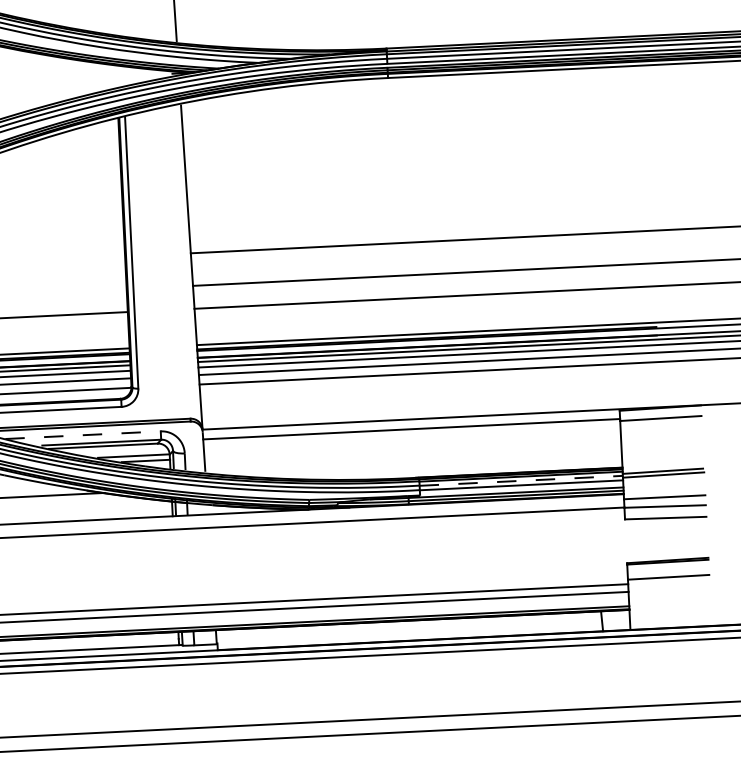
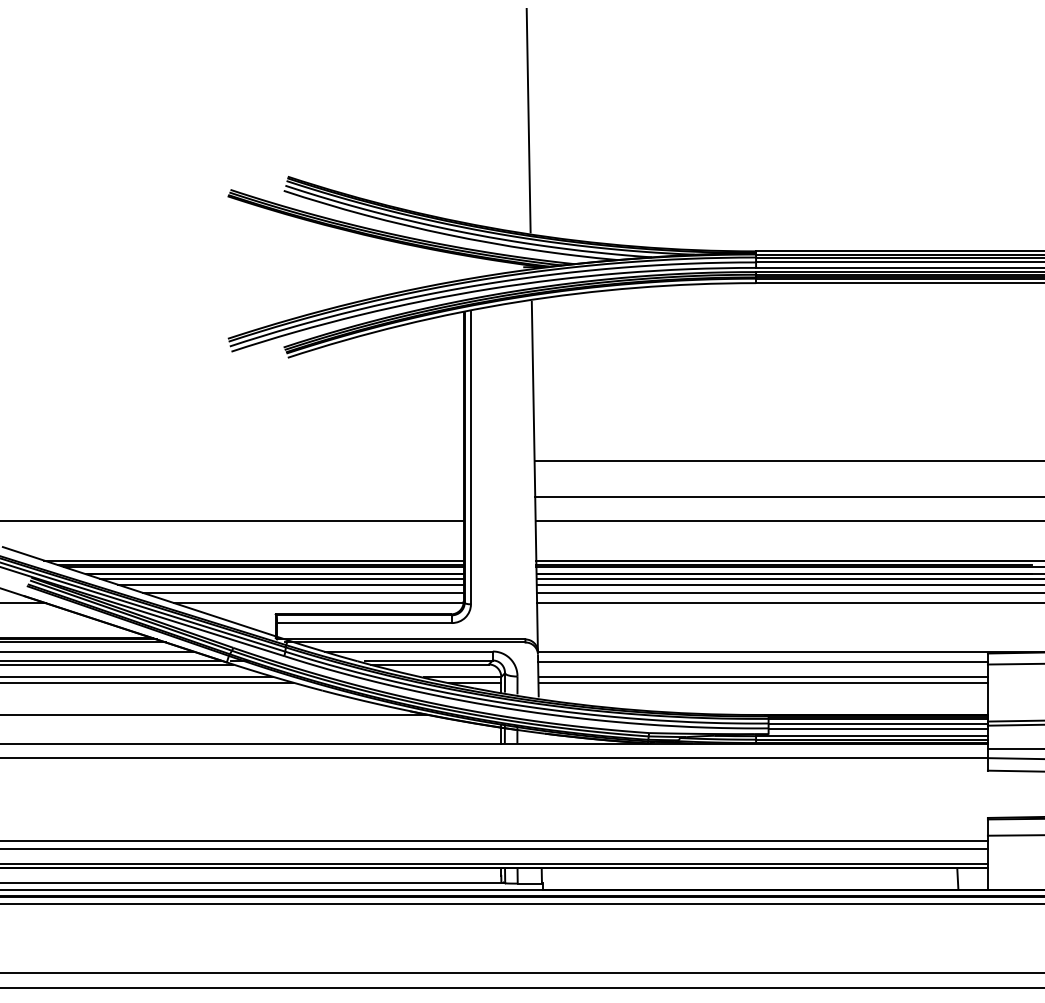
line: (83, 435) -> (409, 651), dashed -> solid
line: (411, 442) -> (762, 676), added
line: (412, 447) -> (762, 682), added
line: (521, 480) -> (878, 723), dashed -> solid

